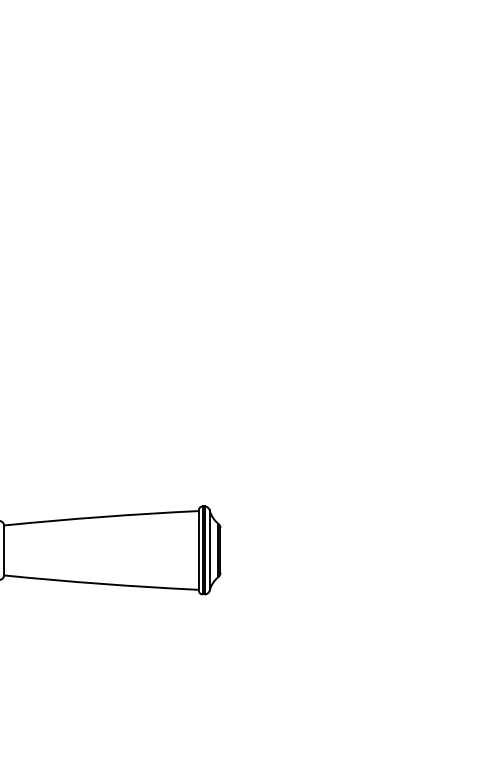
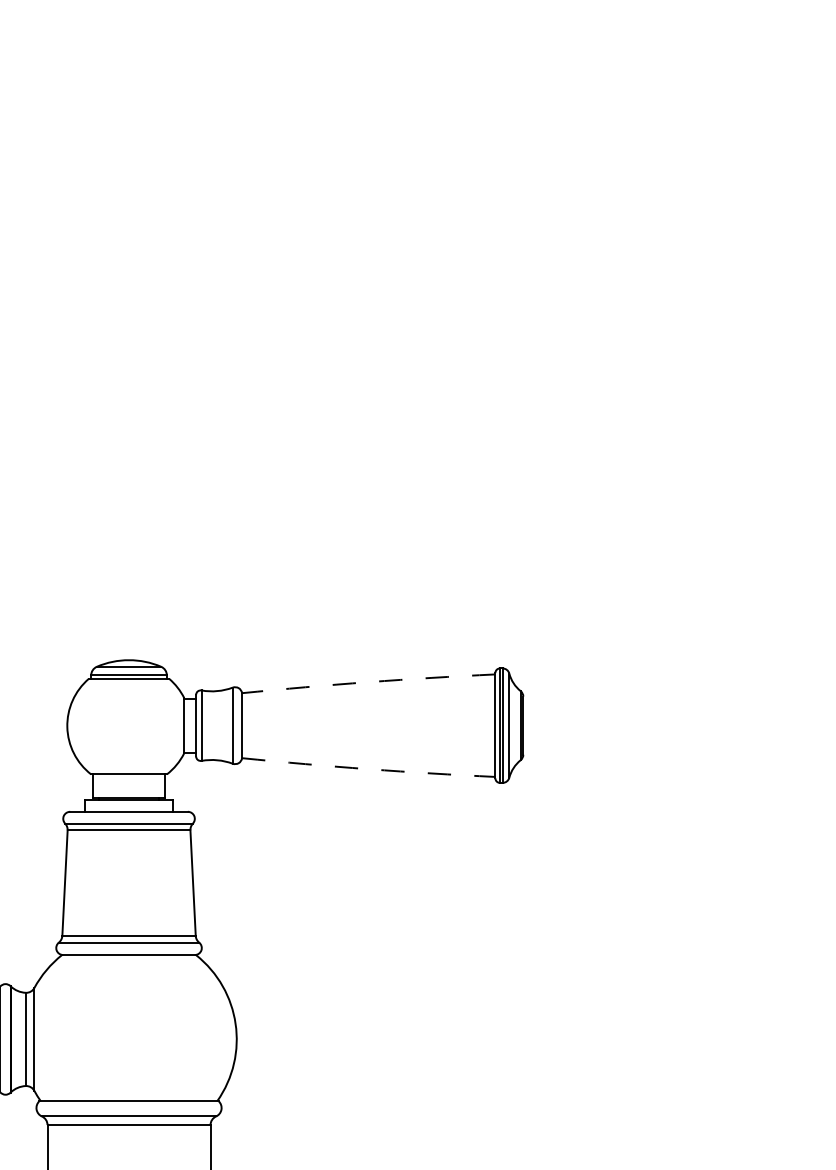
arc: (101, 517) -> (368, 682), solid -> dashed
arc: (101, 584) -> (368, 769), solid -> dashed

